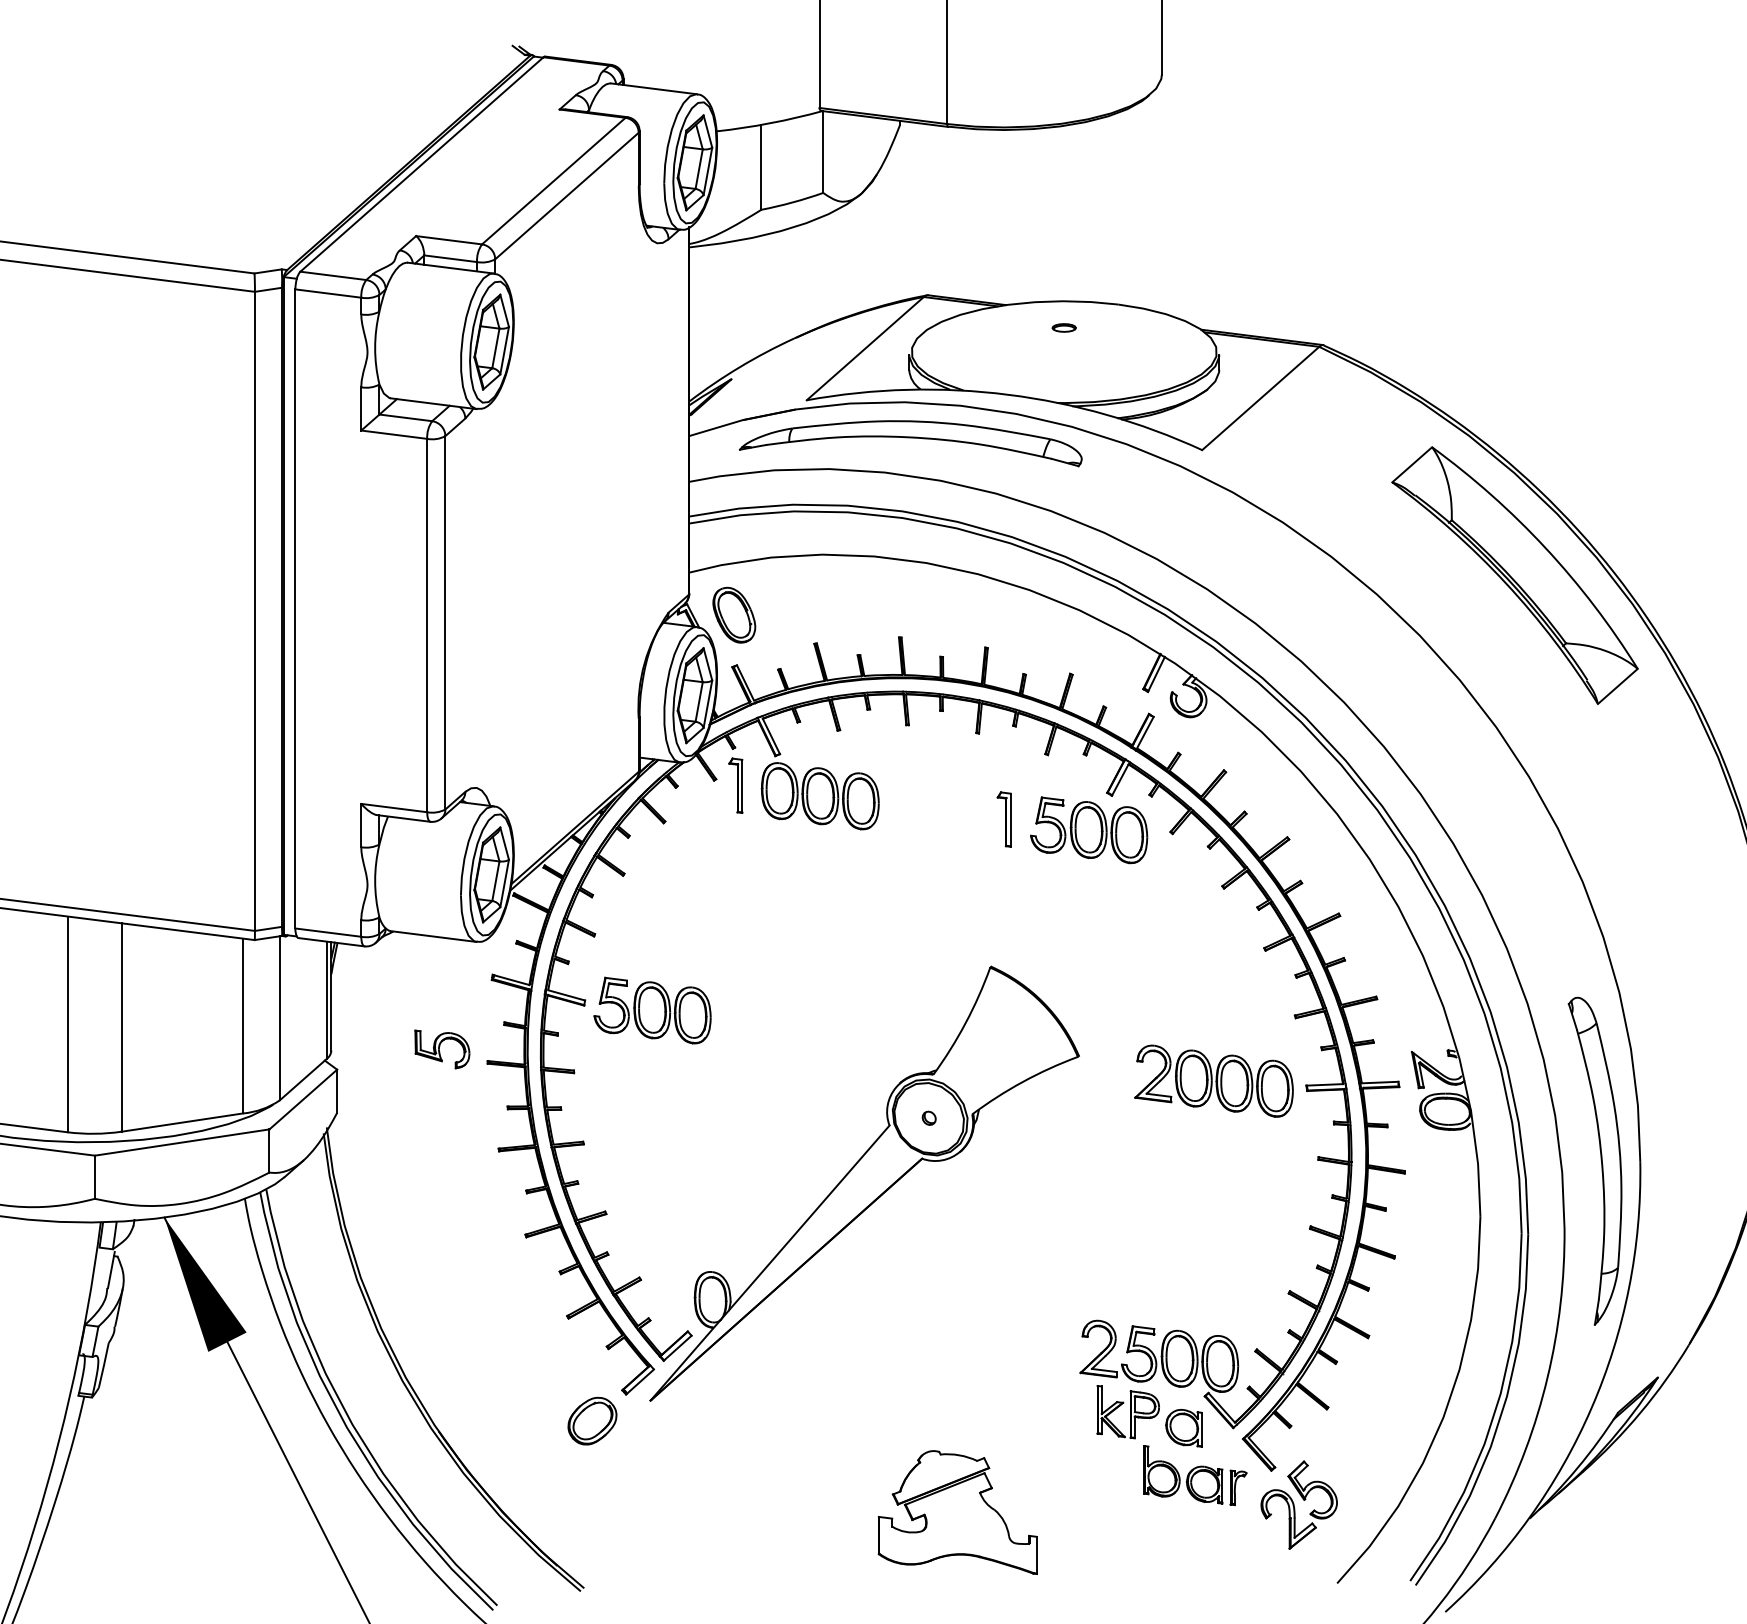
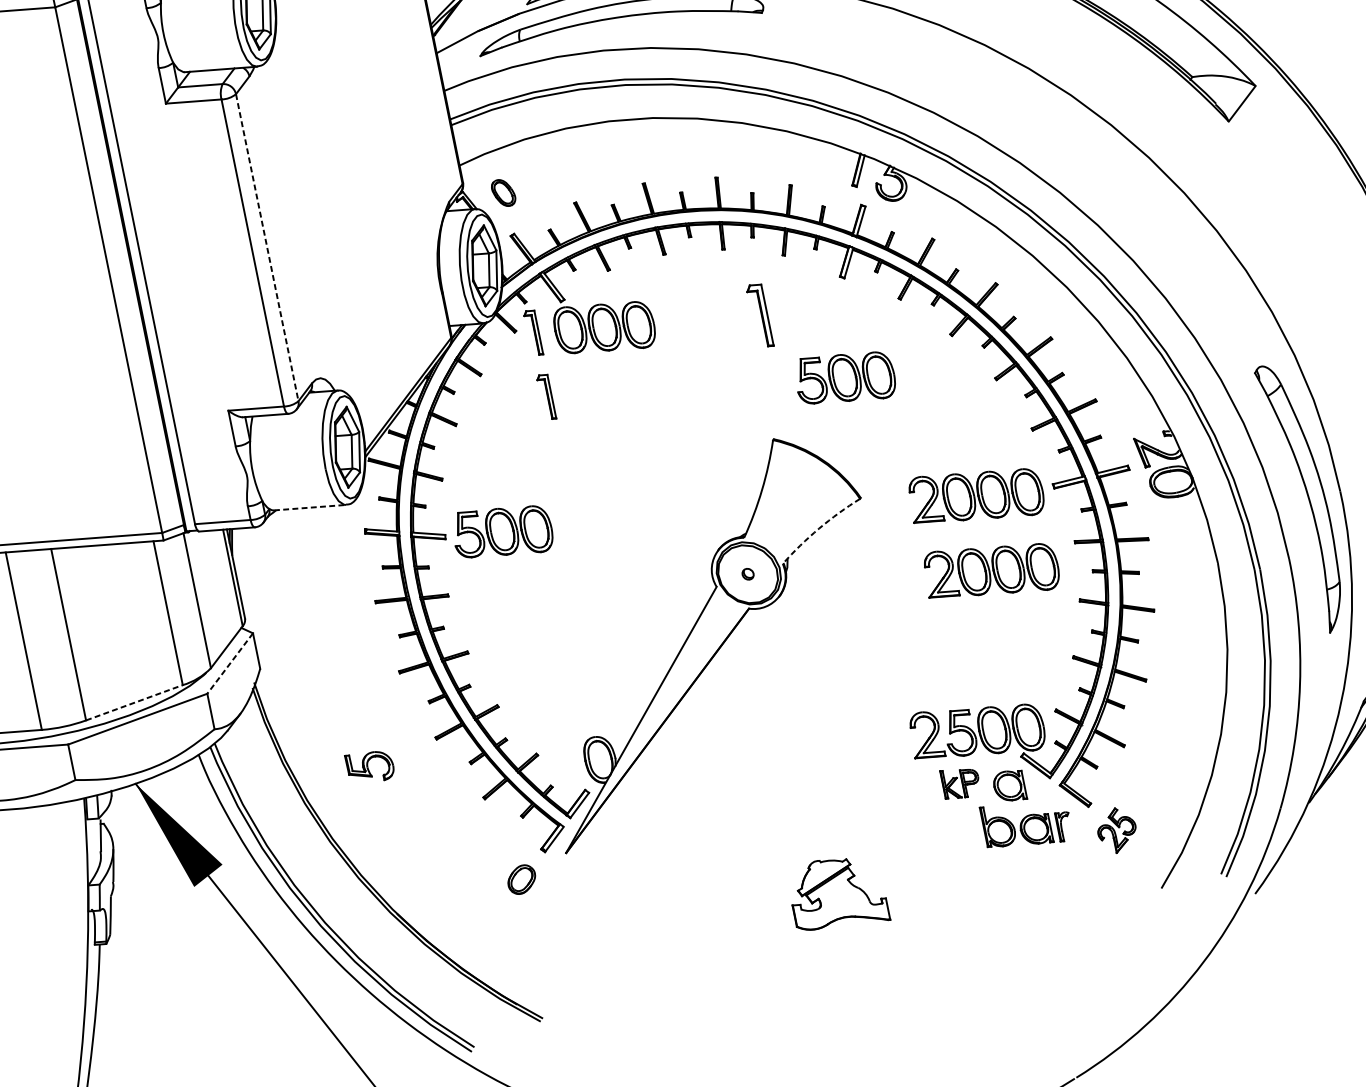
part: (734, 614) -> (503, 192), size x0.6
line: (445, 622) -> (267, 247), solid -> dashed
part: (1003, 819) -> (759, 316), size x1.4
part: (1089, 830) -> (845, 378), moved
part: (735, 863) -> (546, 397), added
line: (434, 936) -> (310, 507), solid -> dashed
part: (442, 1049) -> (370, 766), moved
arc: (1022, 1081) -> (818, 528), solid -> dashed
line: (302, 1099) -> (229, 663), solid -> dashed
line: (182, 1122) -> (134, 702), solid -> dashed
part: (1213, 1171) -> (990, 570), added
part: (1127, 1412) -> (960, 783), size x0.7
part: (592, 1420) -> (521, 879), size x0.7
part: (1298, 1504) -> (1116, 830), size x0.6
part: (957, 1512) -> (837, 893), size x0.7

